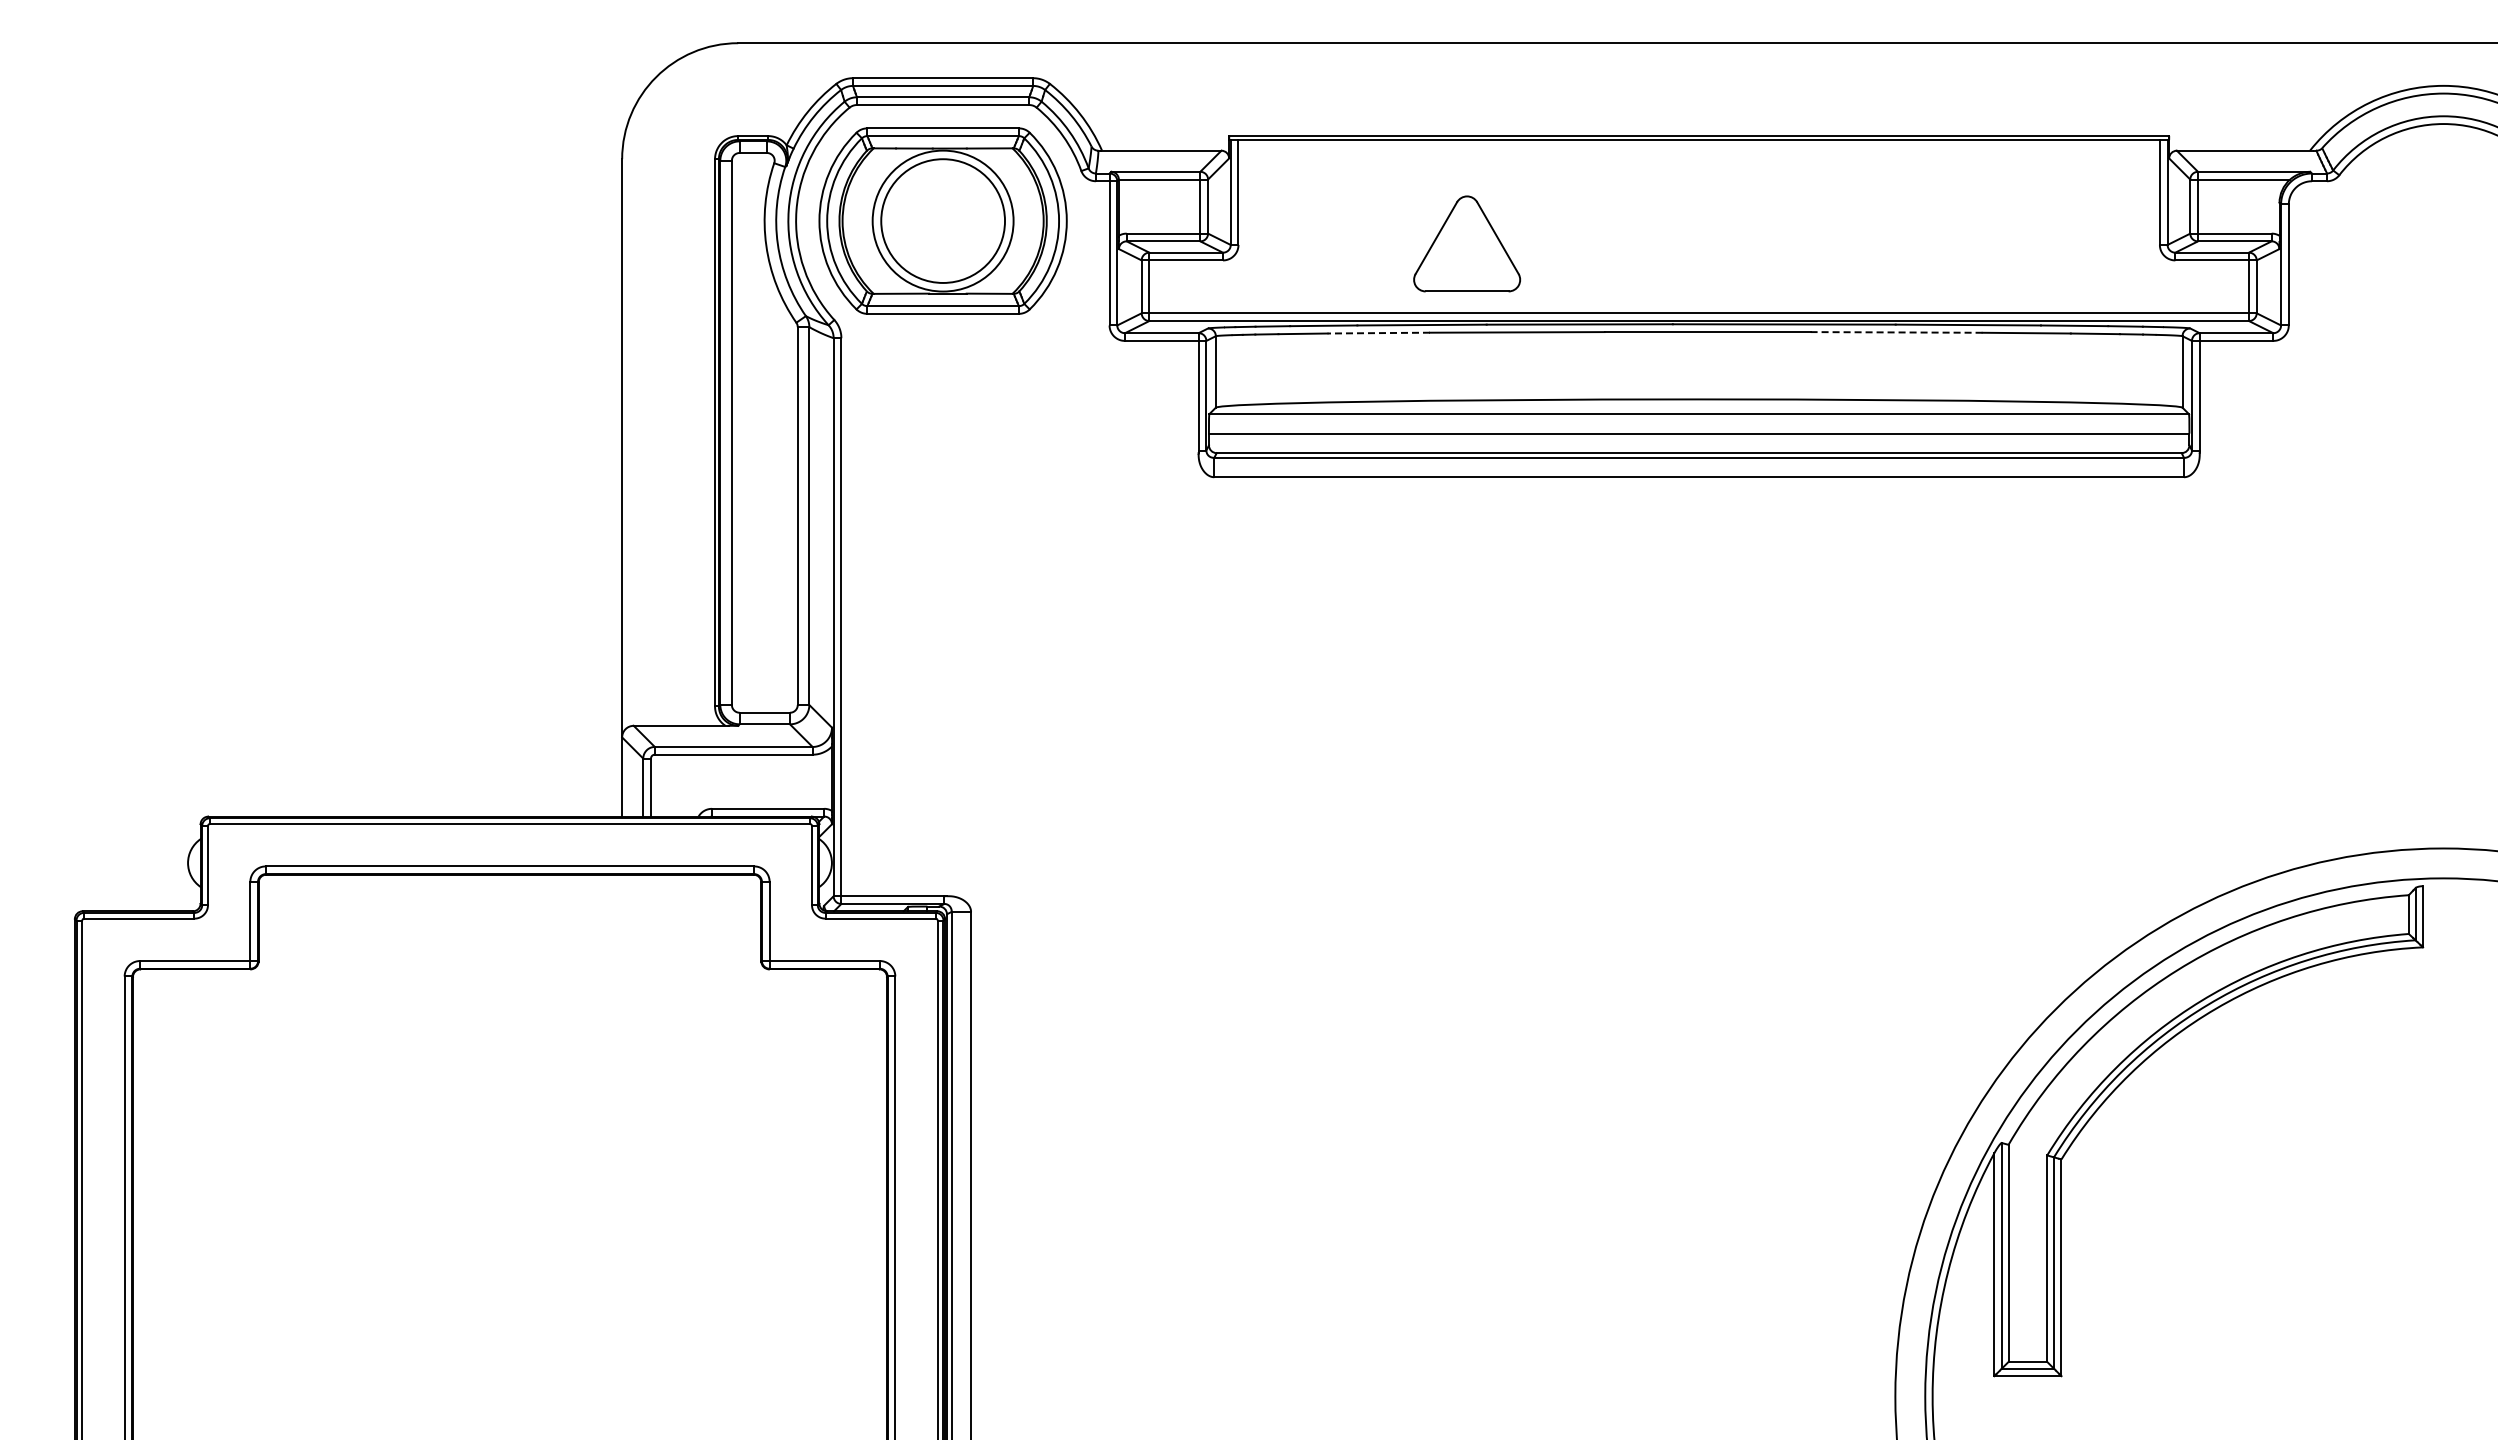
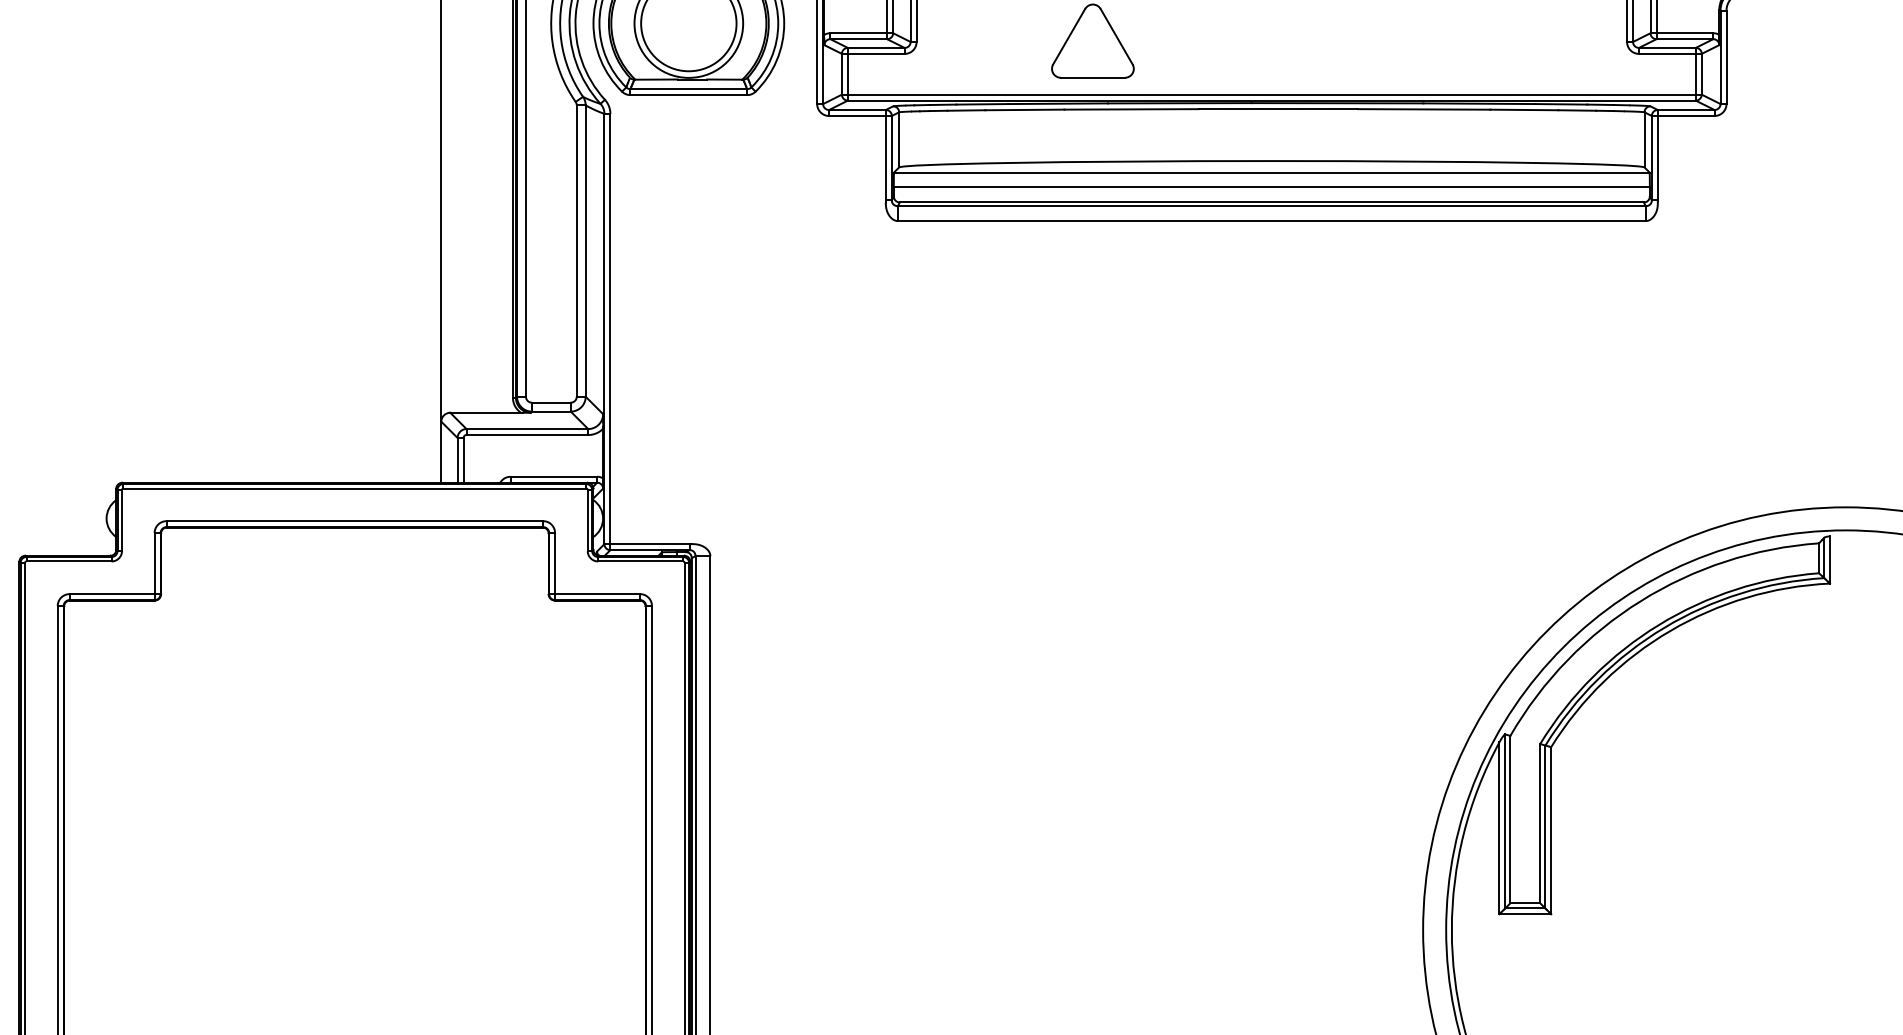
line: (1896, 332) -> (1423, 109), dashed -> solid
line: (1378, 333) -> (1024, 110), dashed -> solid

